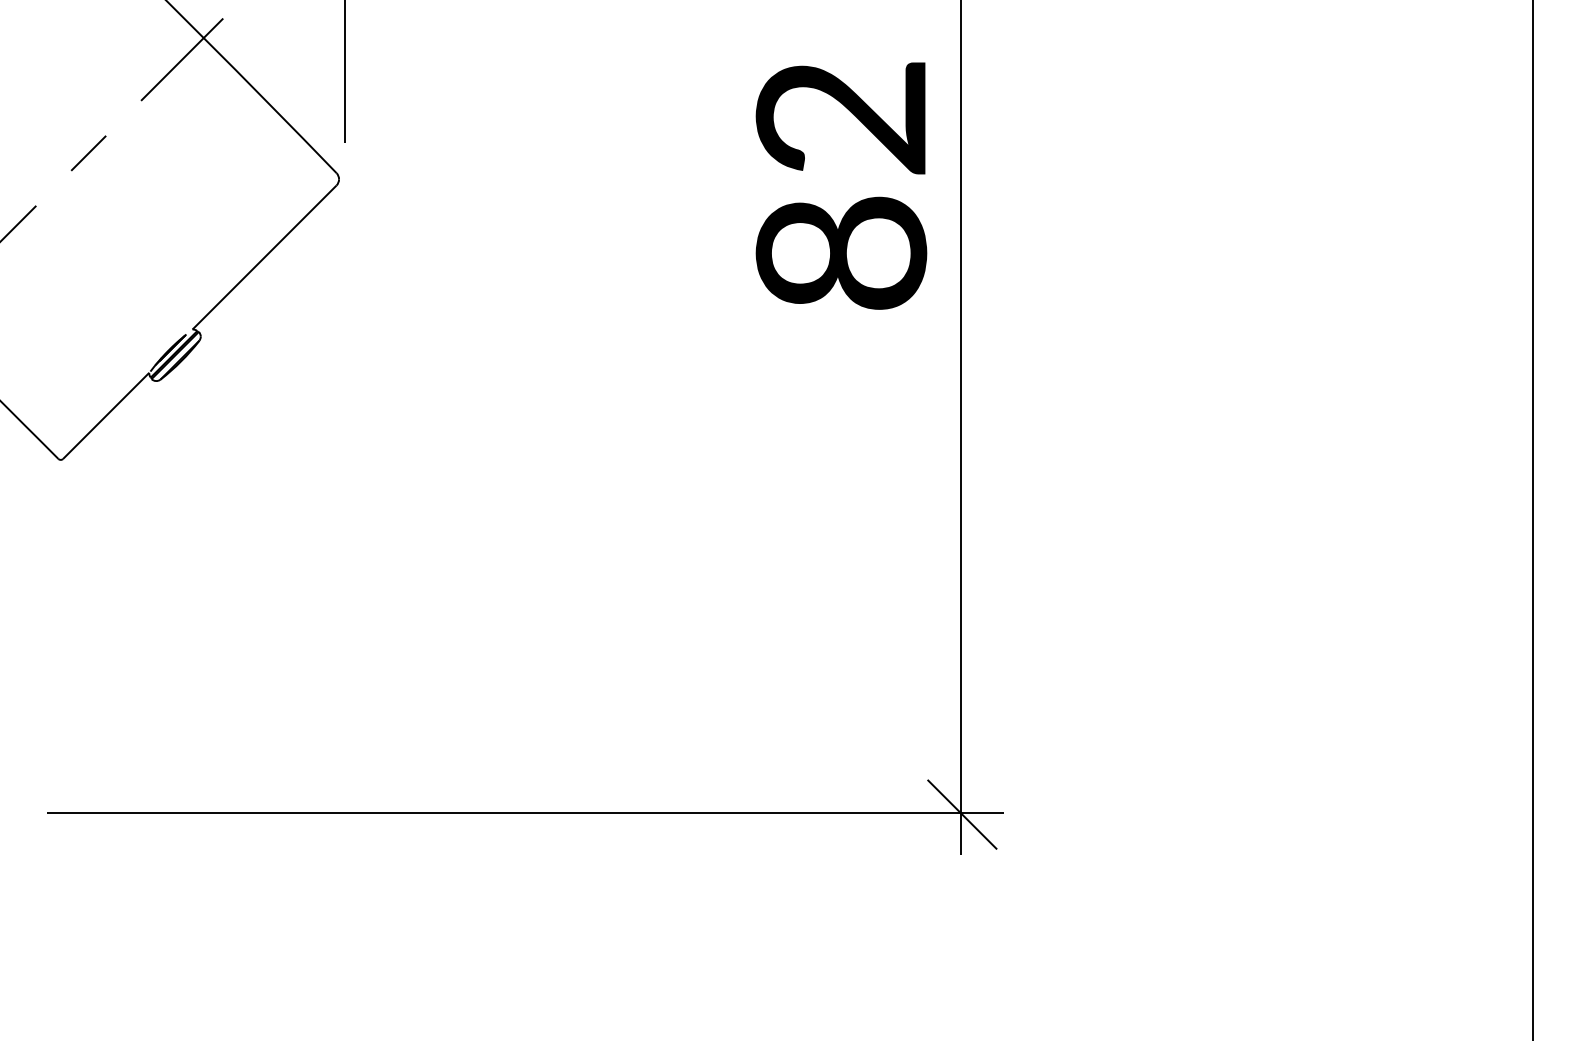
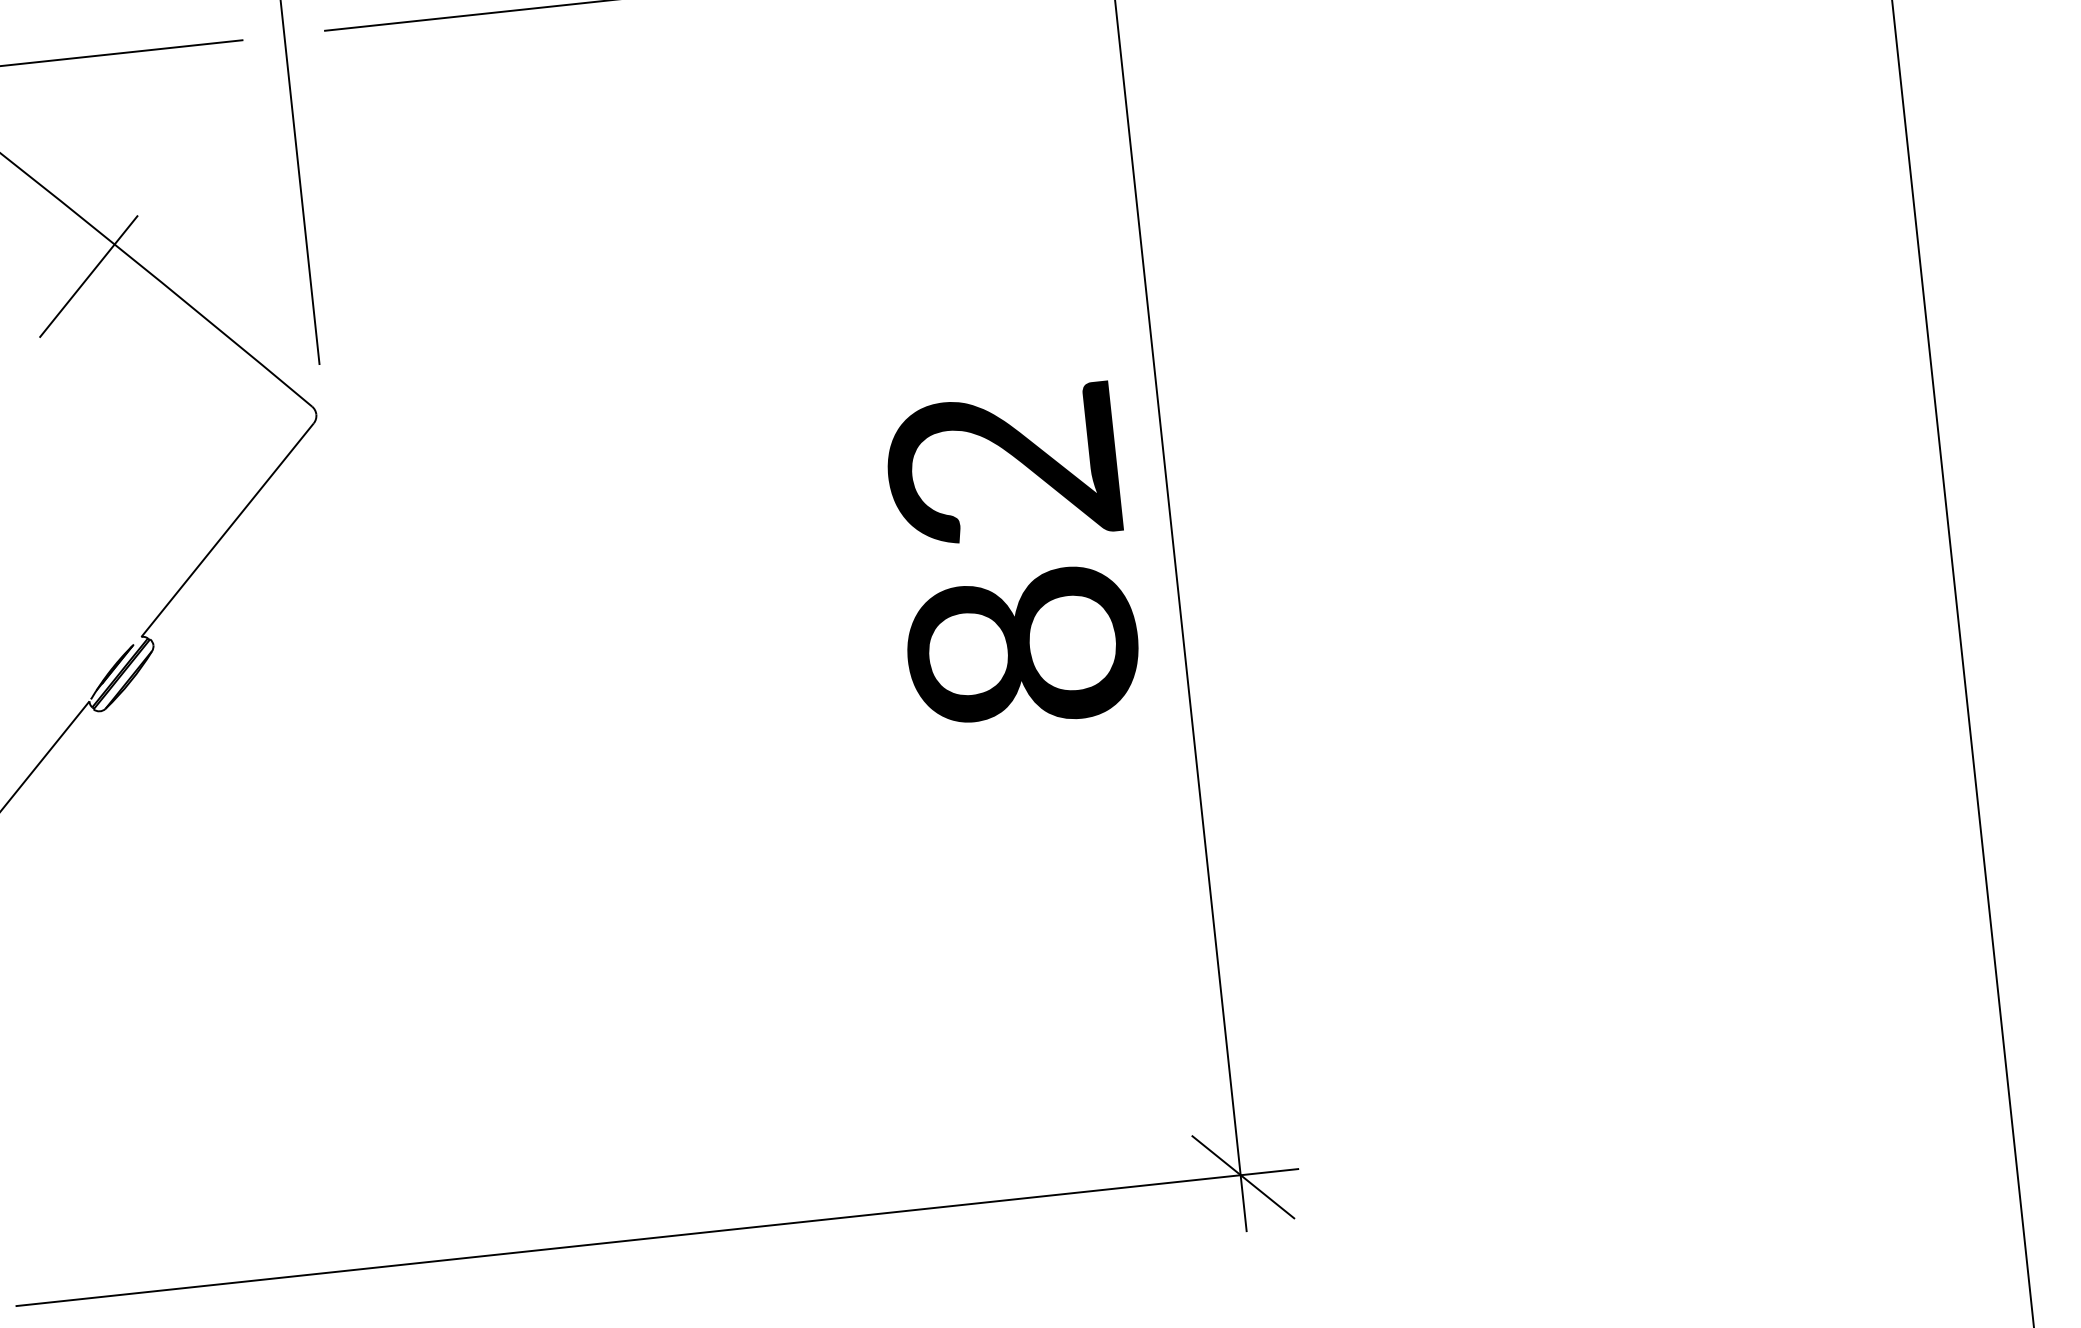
text: (841, 185) -> (1013, 557), moved

